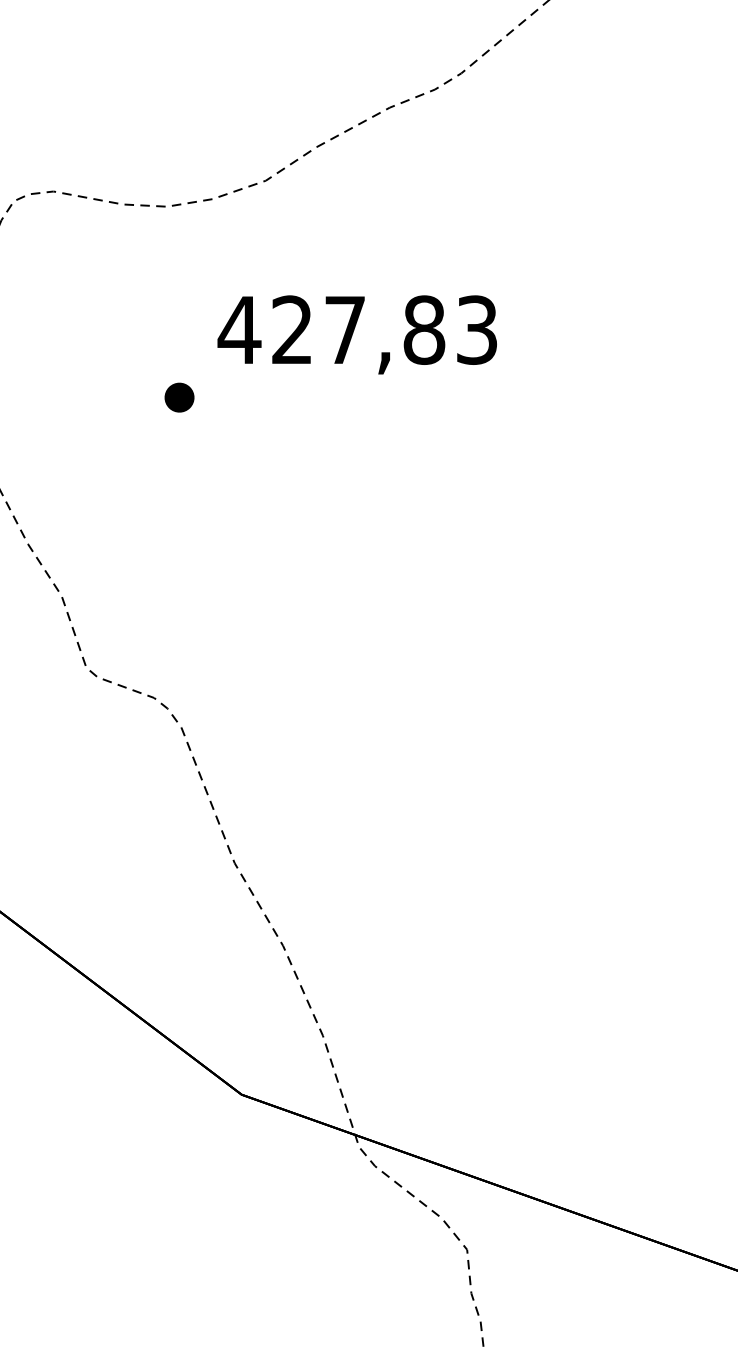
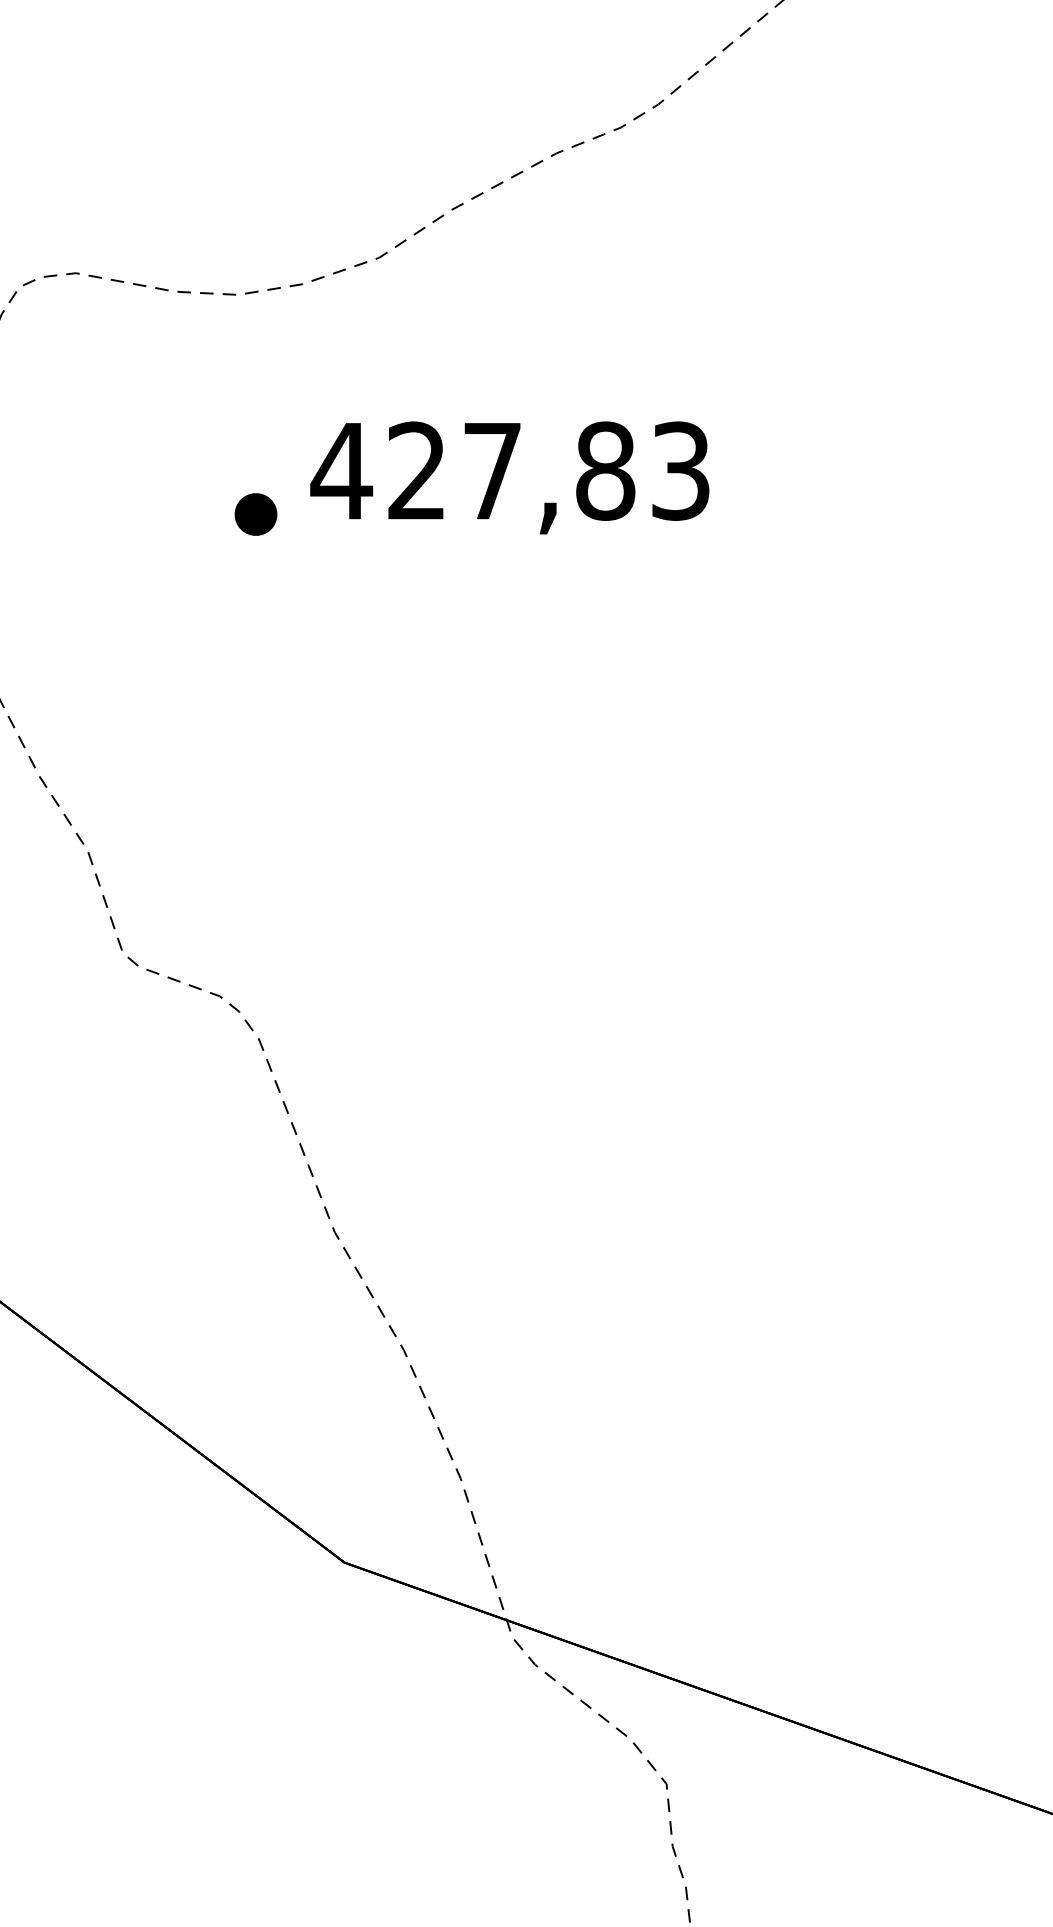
part: (179, 397) -> (255, 514), moved

